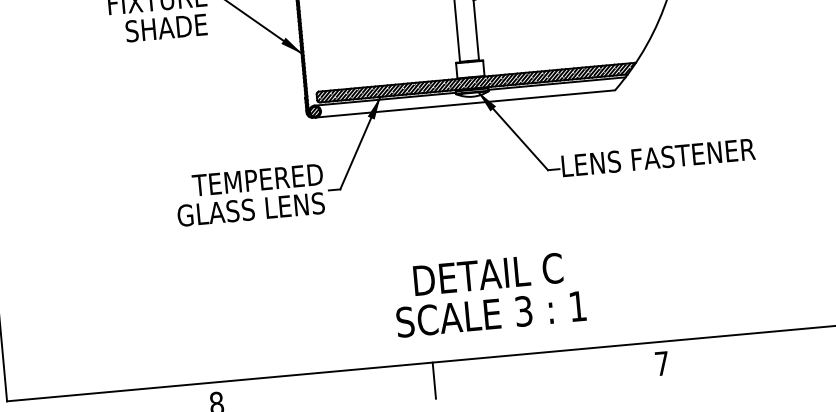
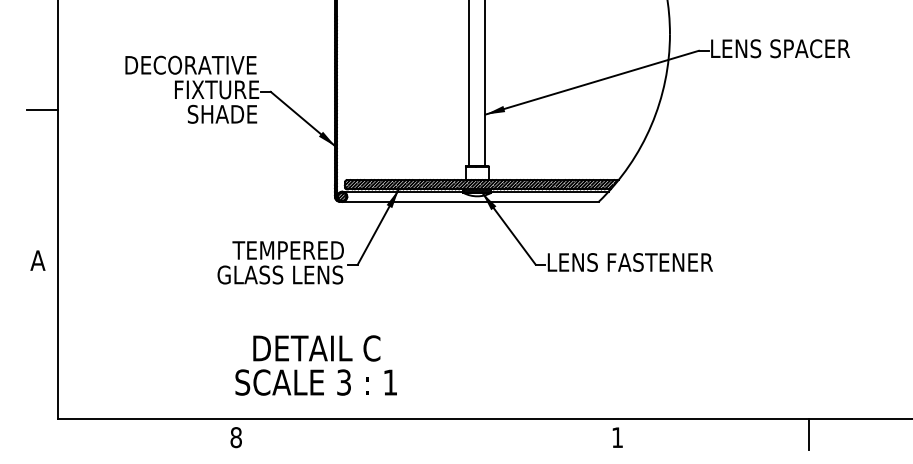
text: (488, 294) -> (315, 365), moved
text: (662, 363) -> (617, 437), 7 -> 1
line: (434, 380) -> (422, 434), removed

